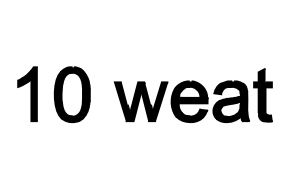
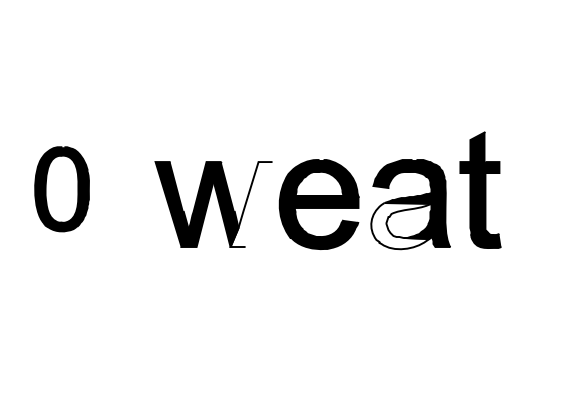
part: (71, 94) -> (60, 188), size x0.7
fill: (158, 101) -> (251, 203), removed
fill: (226, 111) -> (399, 225), removed

